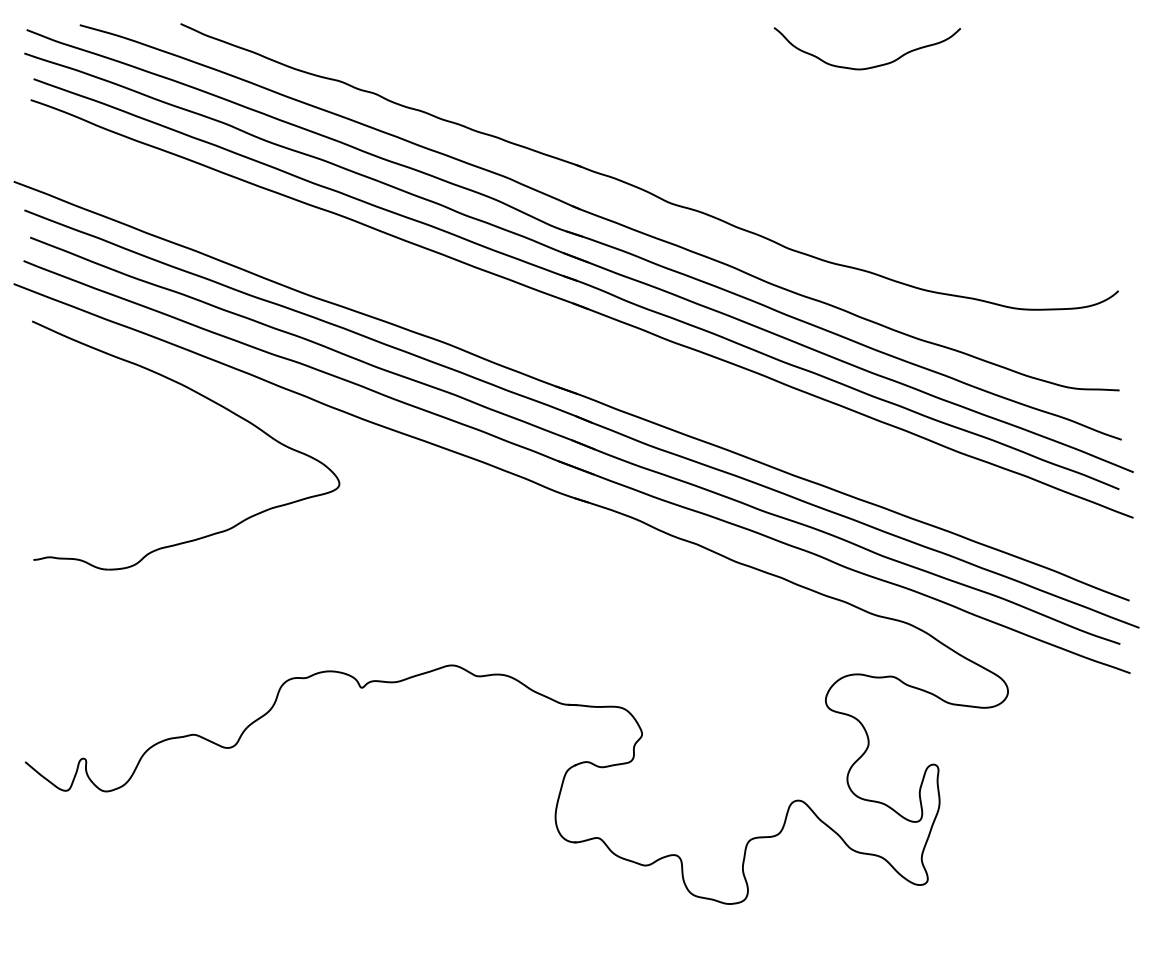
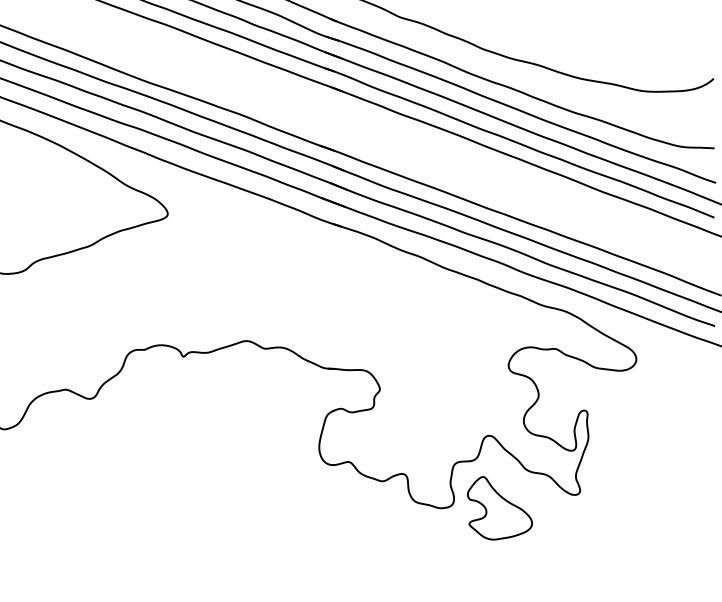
part: (813, 903) -> (500, 507), added

